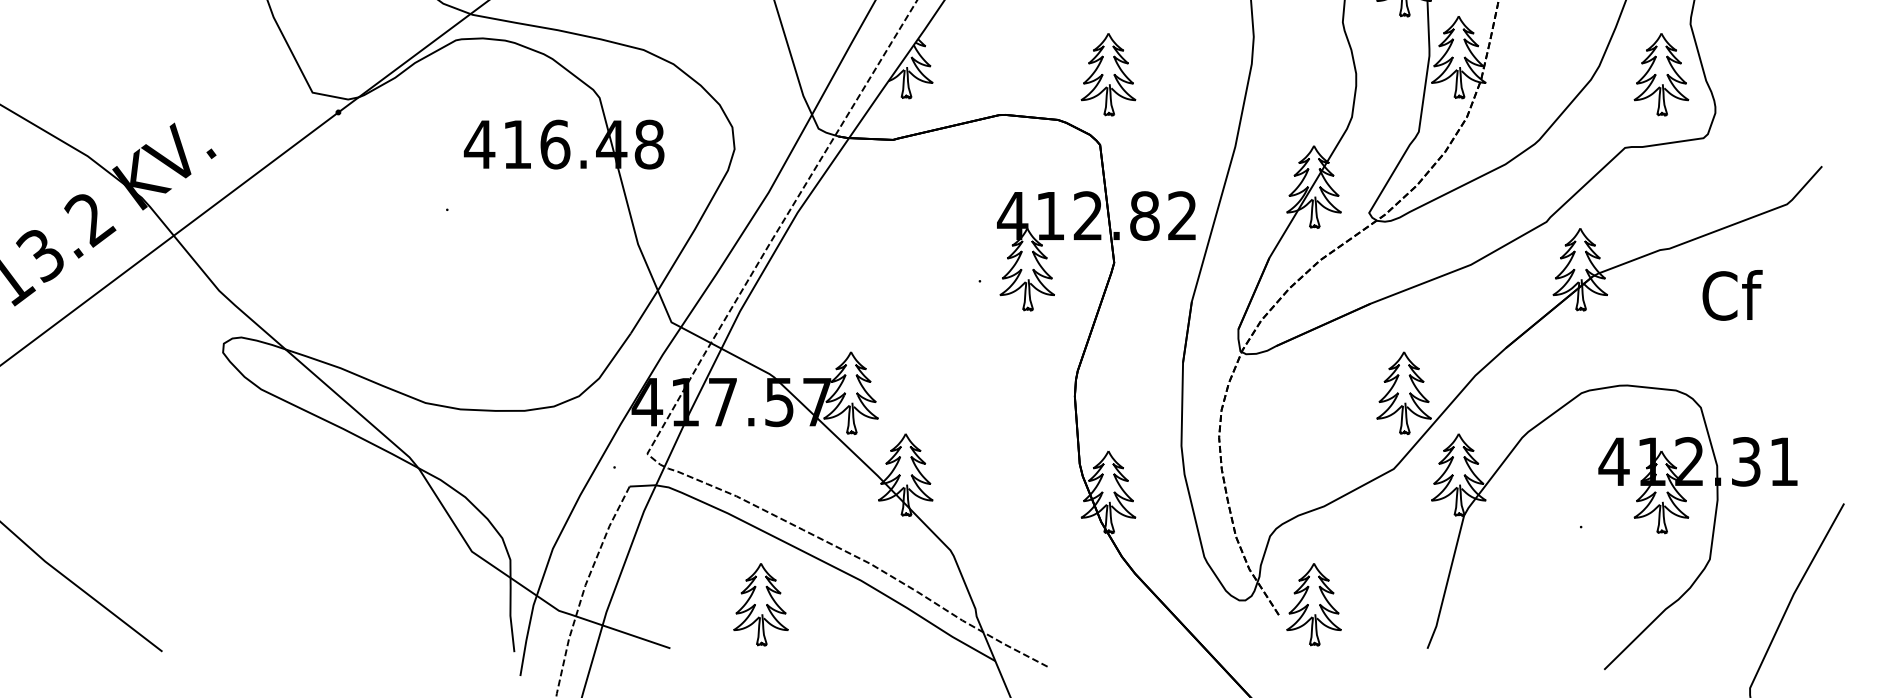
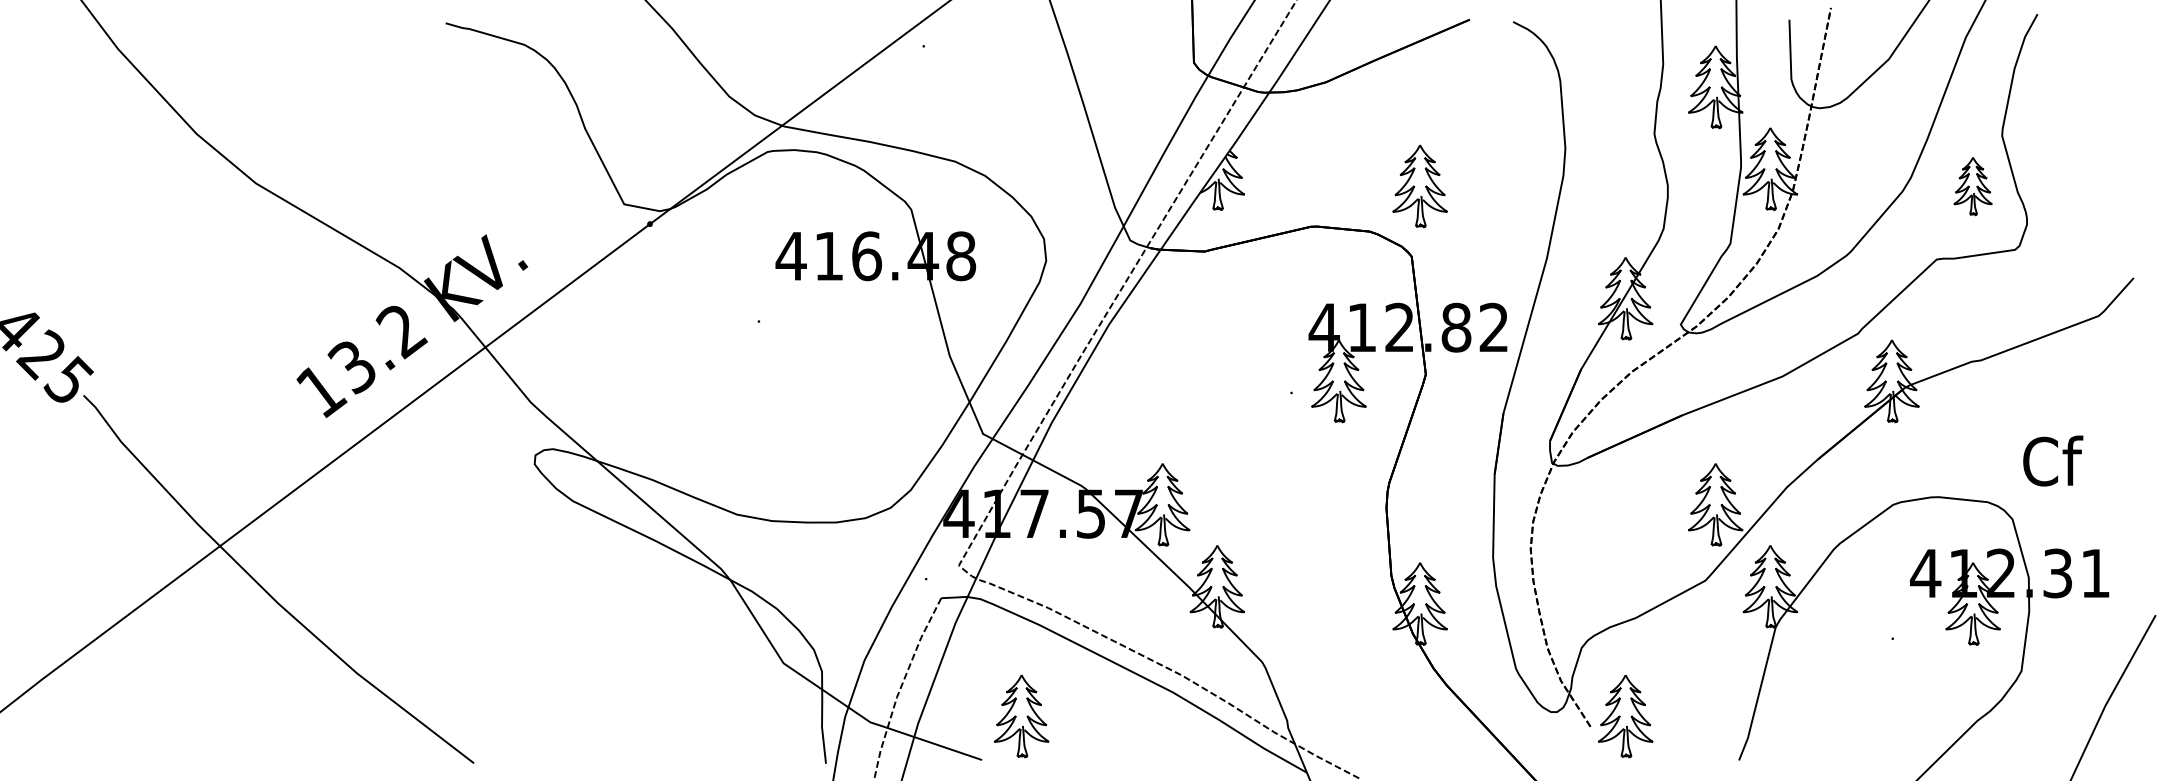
part: (1660, 74) -> (1972, 186), size x0.7
text: (1732, 294) -> (2053, 460), moved
part: (760, 604) -> (1021, 716), moved

